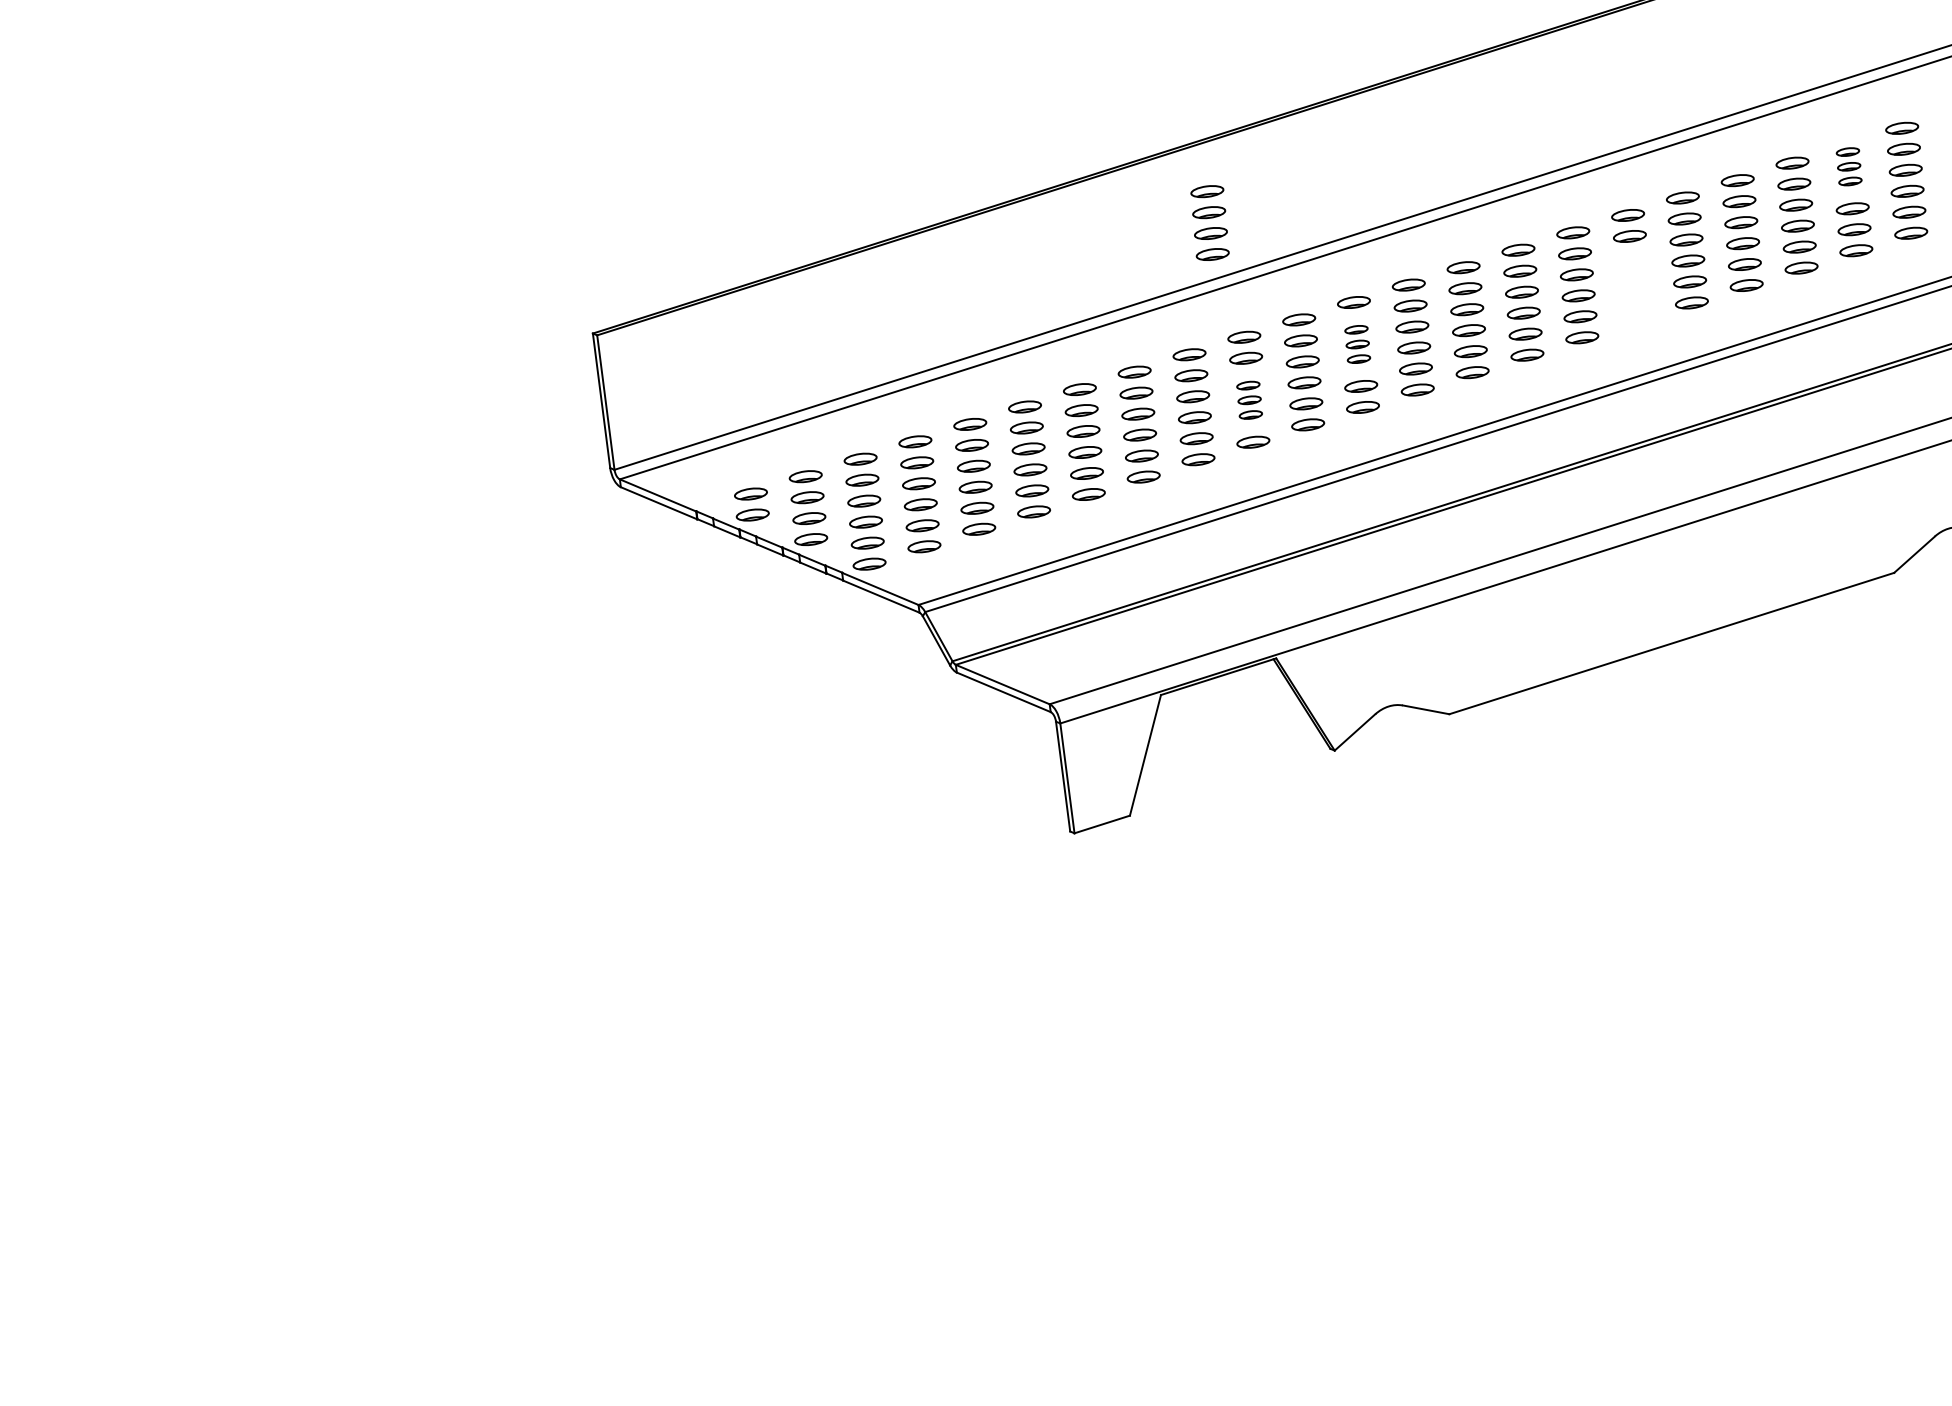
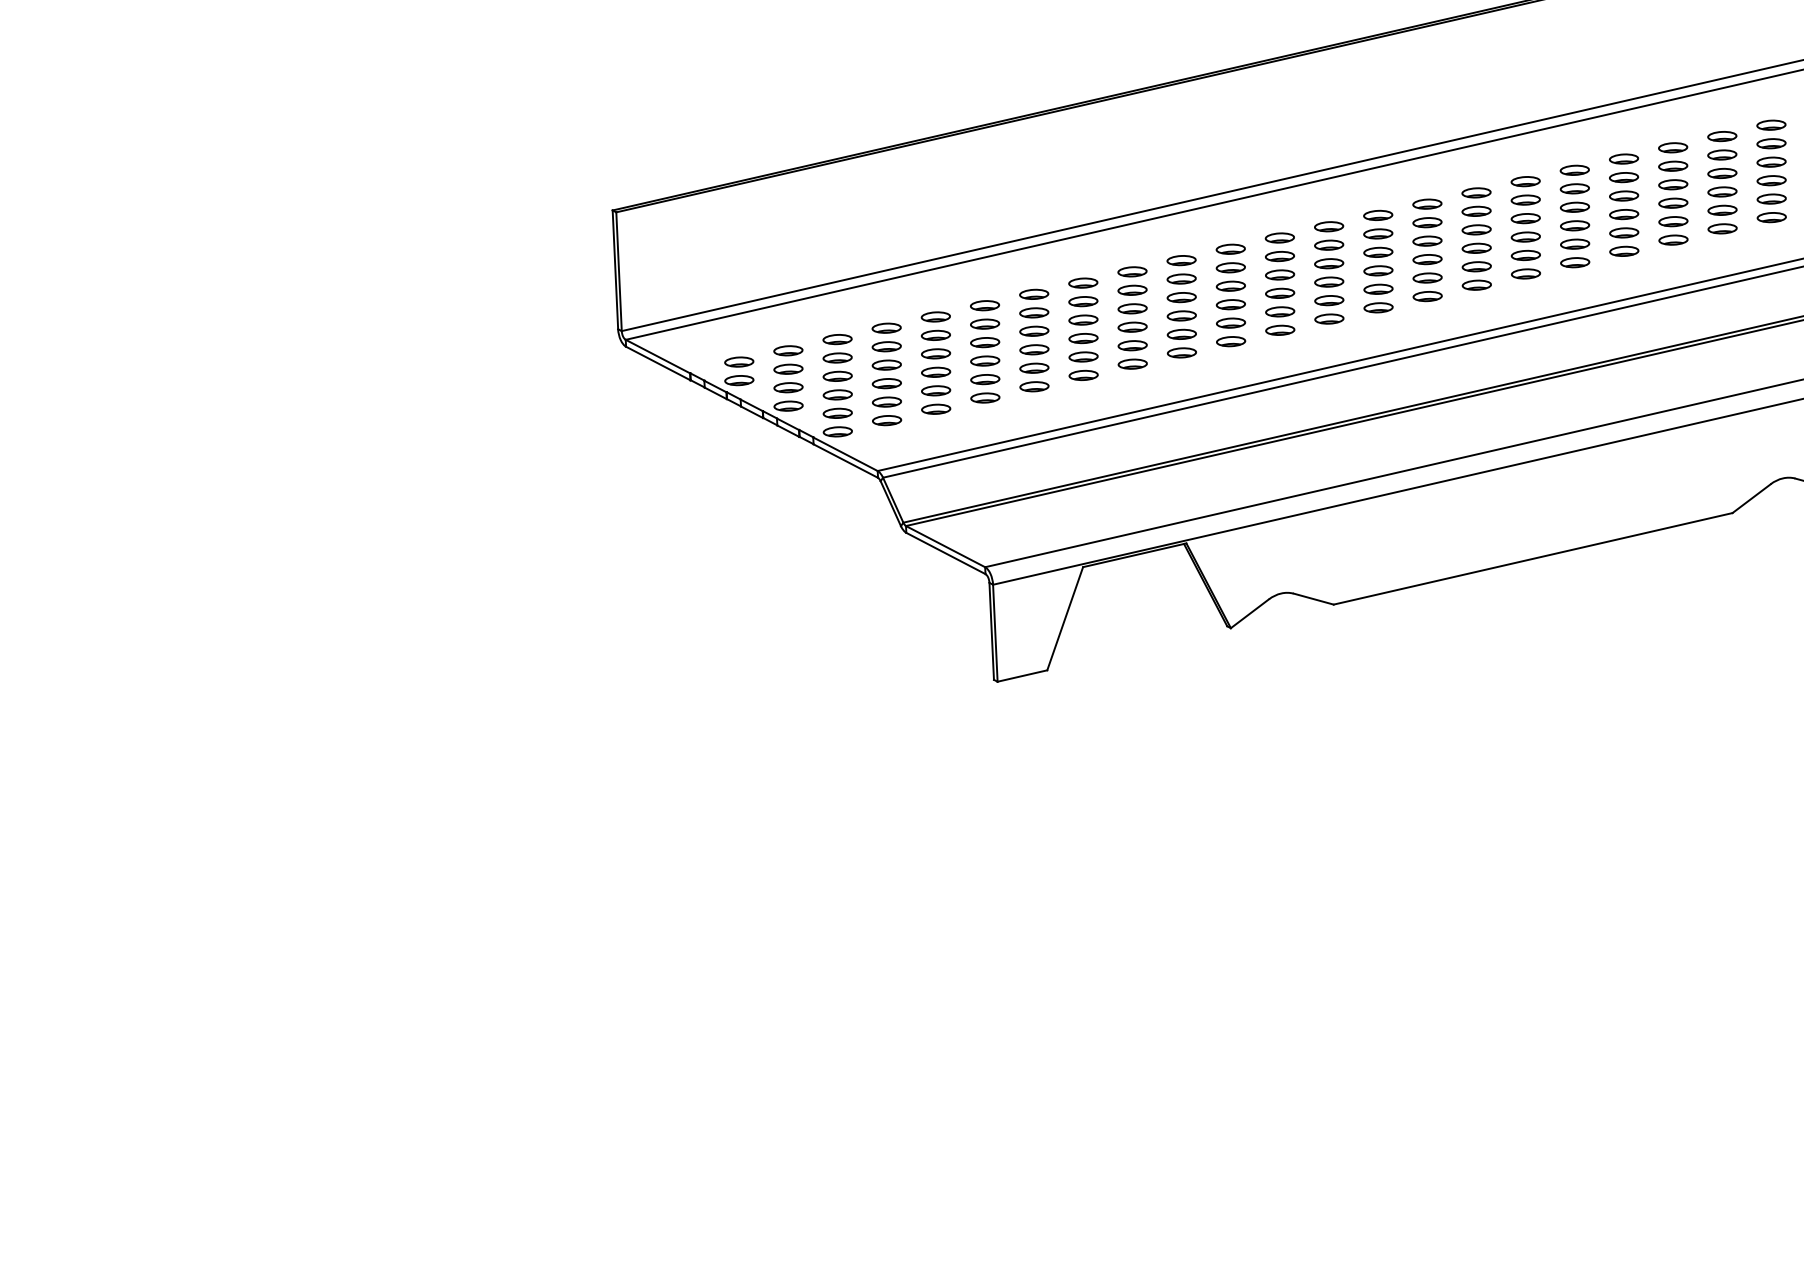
part: (1849, 166) -> (1722, 154), size x1.43
part: (1209, 223) -> (1525, 246), moved
part: (1358, 343) -> (1280, 274), size x1.43
part: (1249, 399) -> (1181, 315), size x1.43

